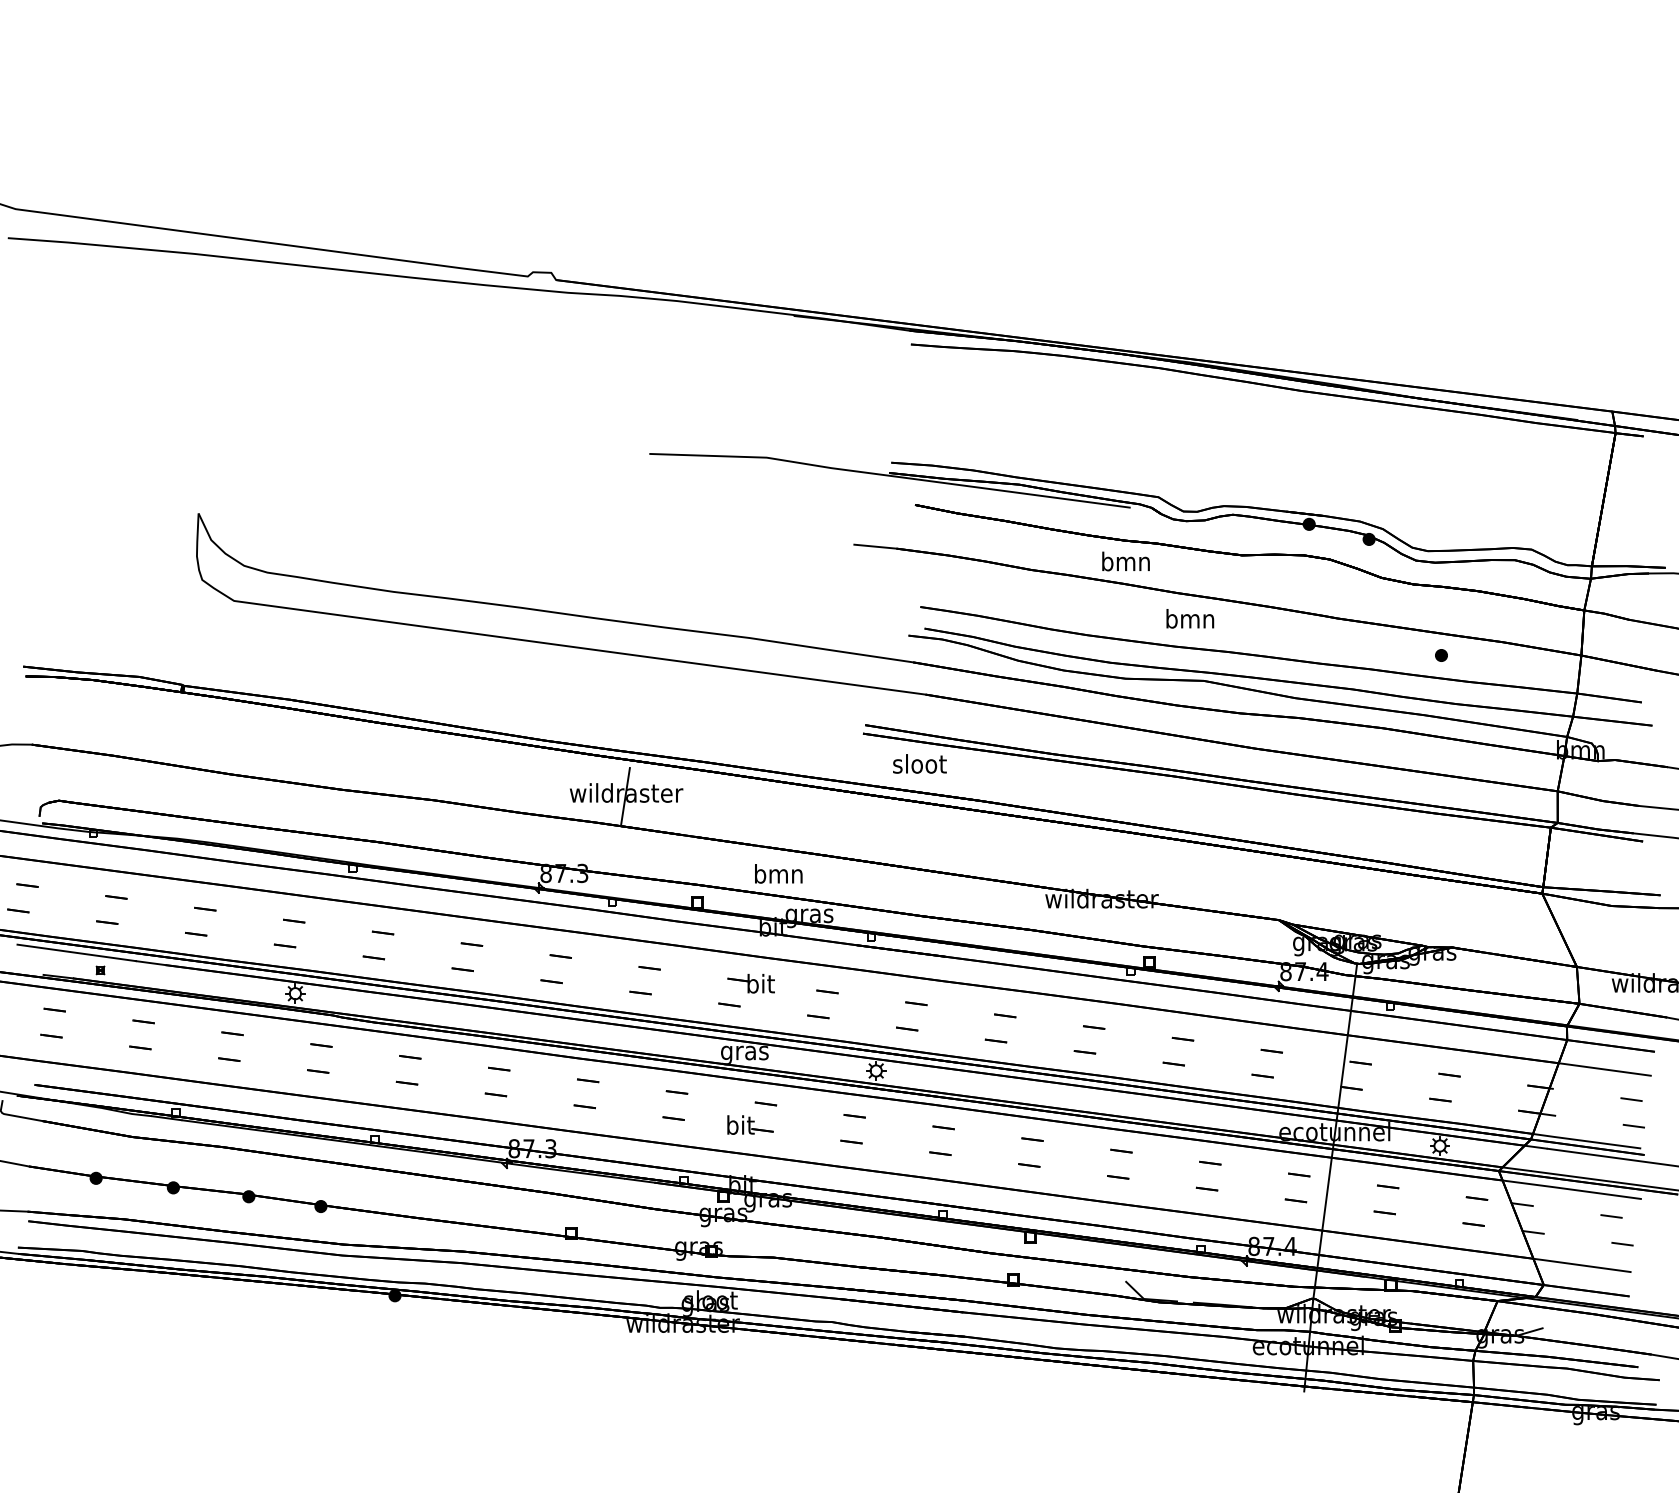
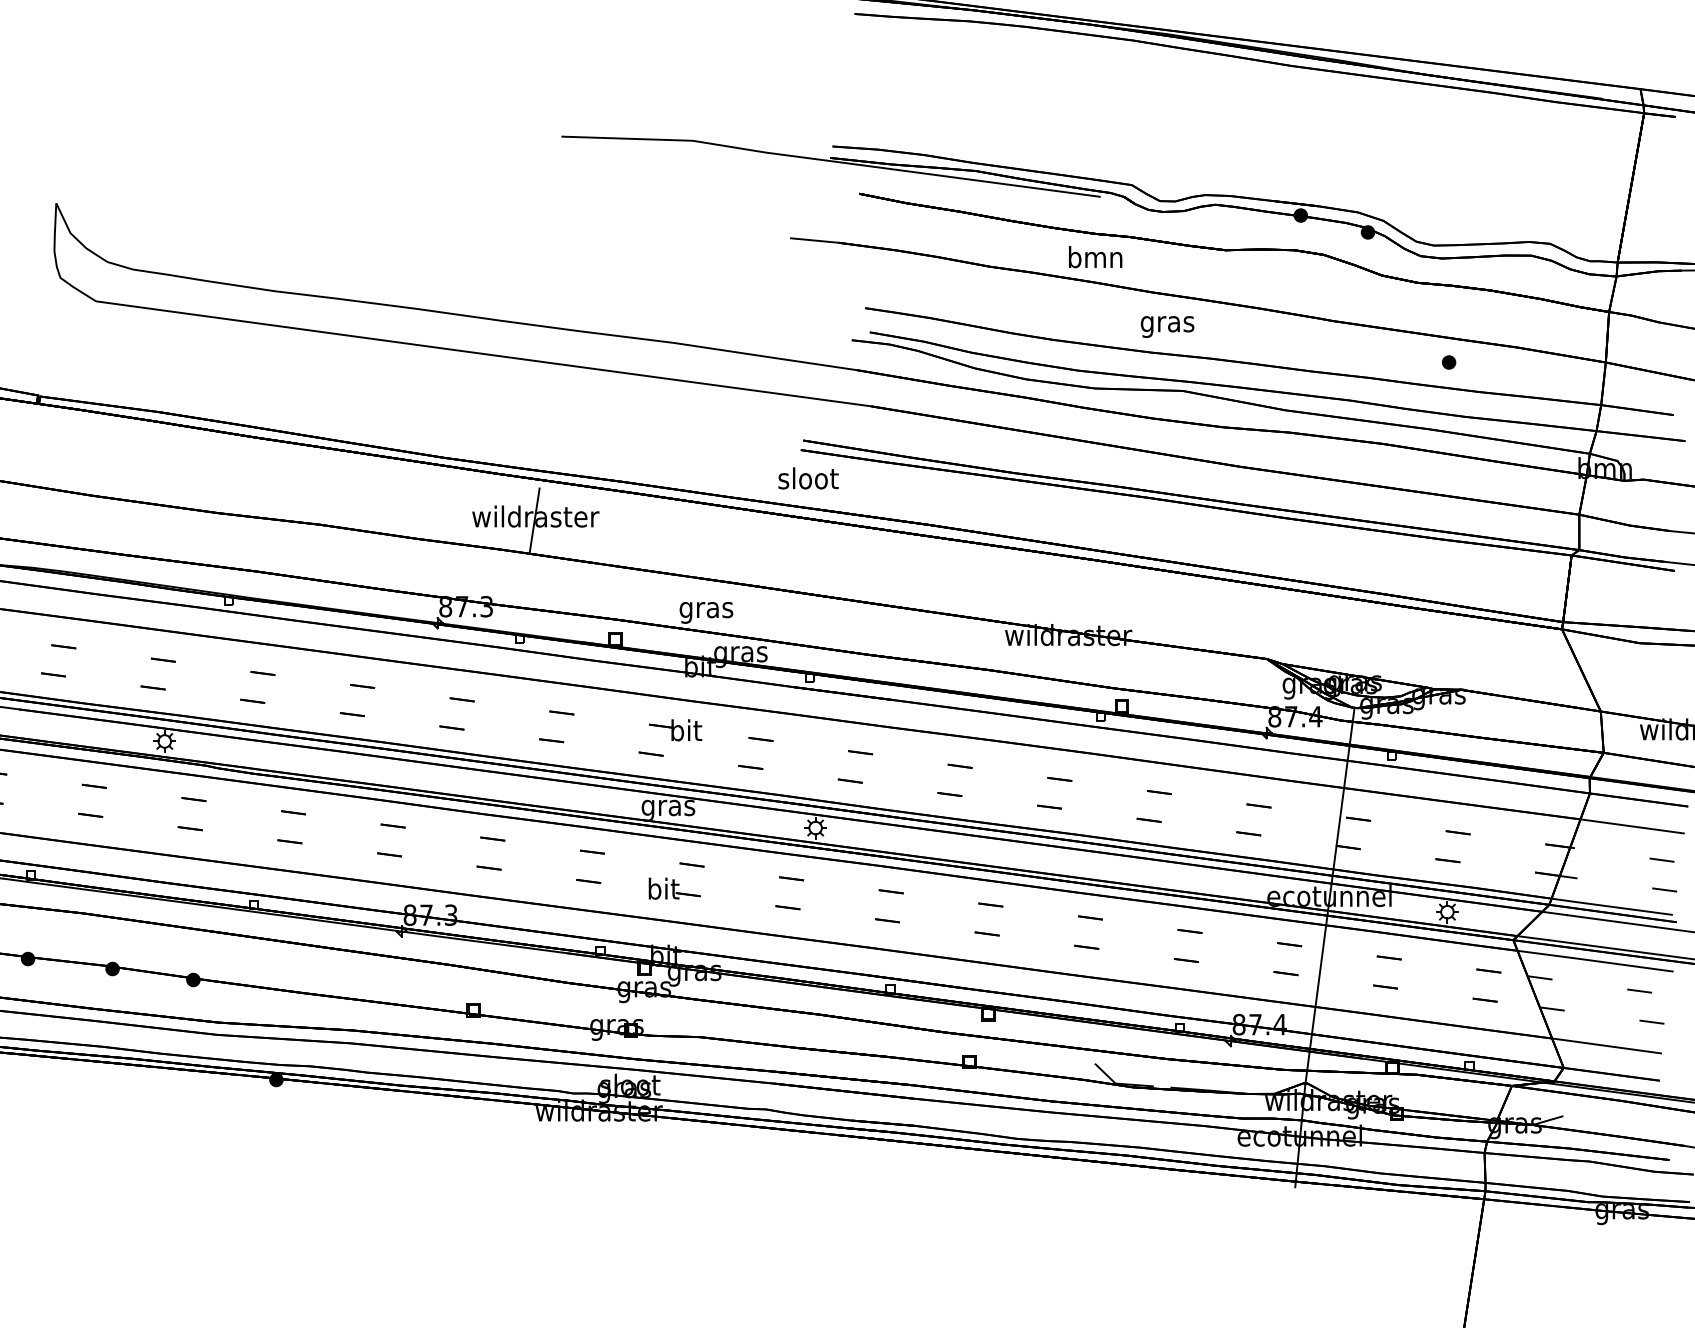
text: (1190, 621) -> (1167, 324), bmn -> gras
text: (919, 763) -> (808, 477), moved
text: (778, 876) -> (706, 610), bmn -> gras

